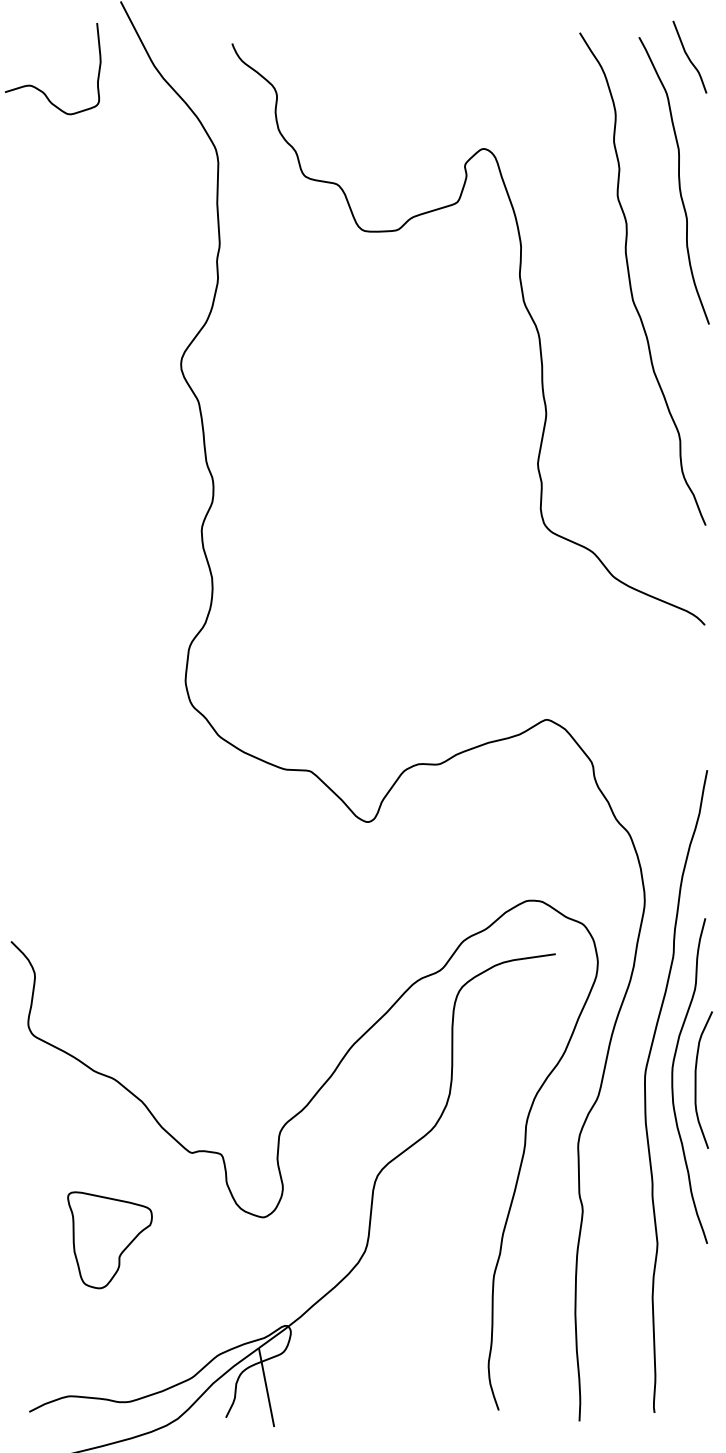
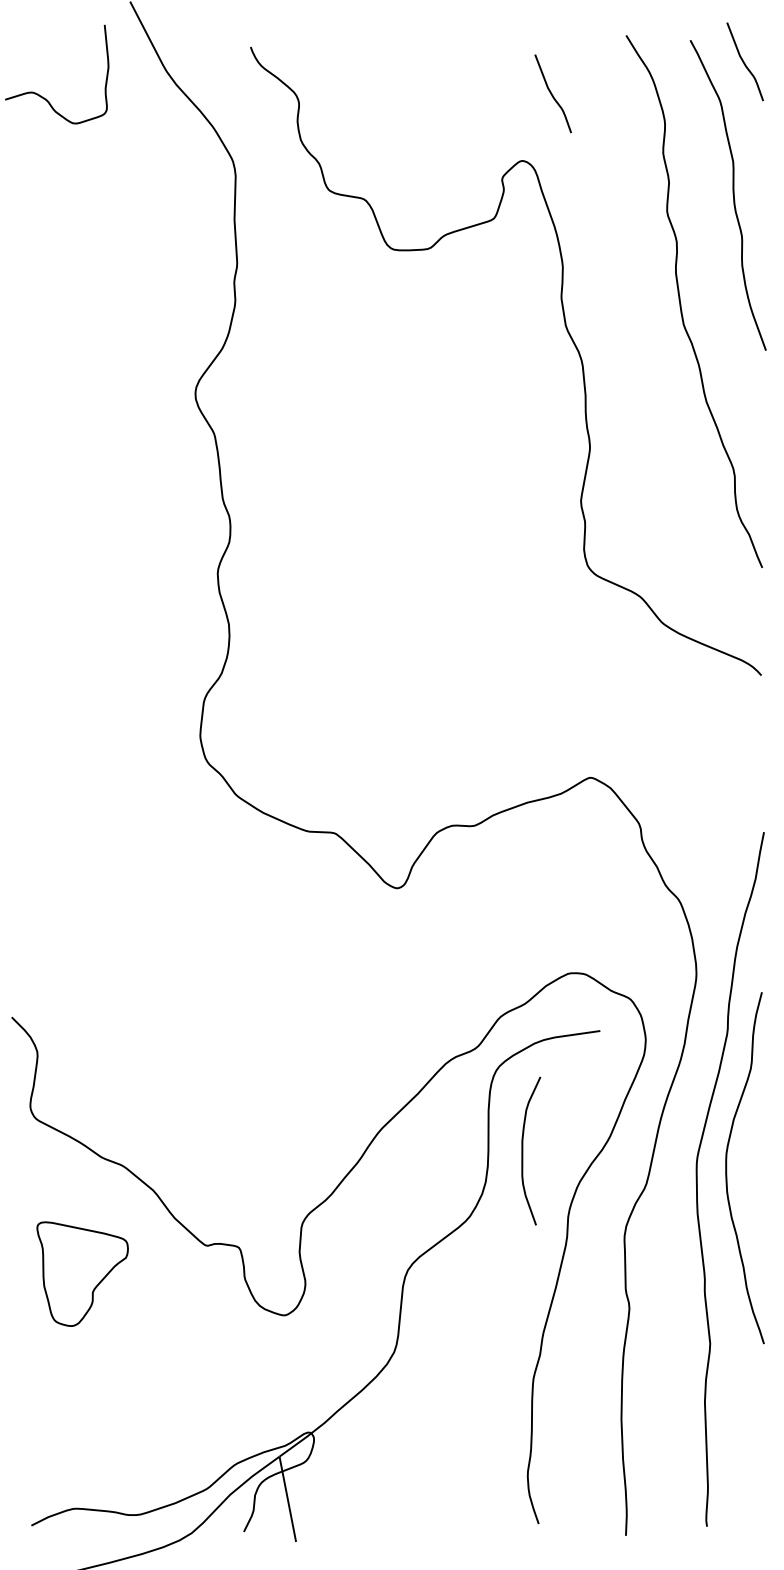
curve: (511, 86) -> (552, 93), added
curve: (696, 1079) -> (523, 1150), moved
part: (109, 1239) -> (82, 1273), moved

